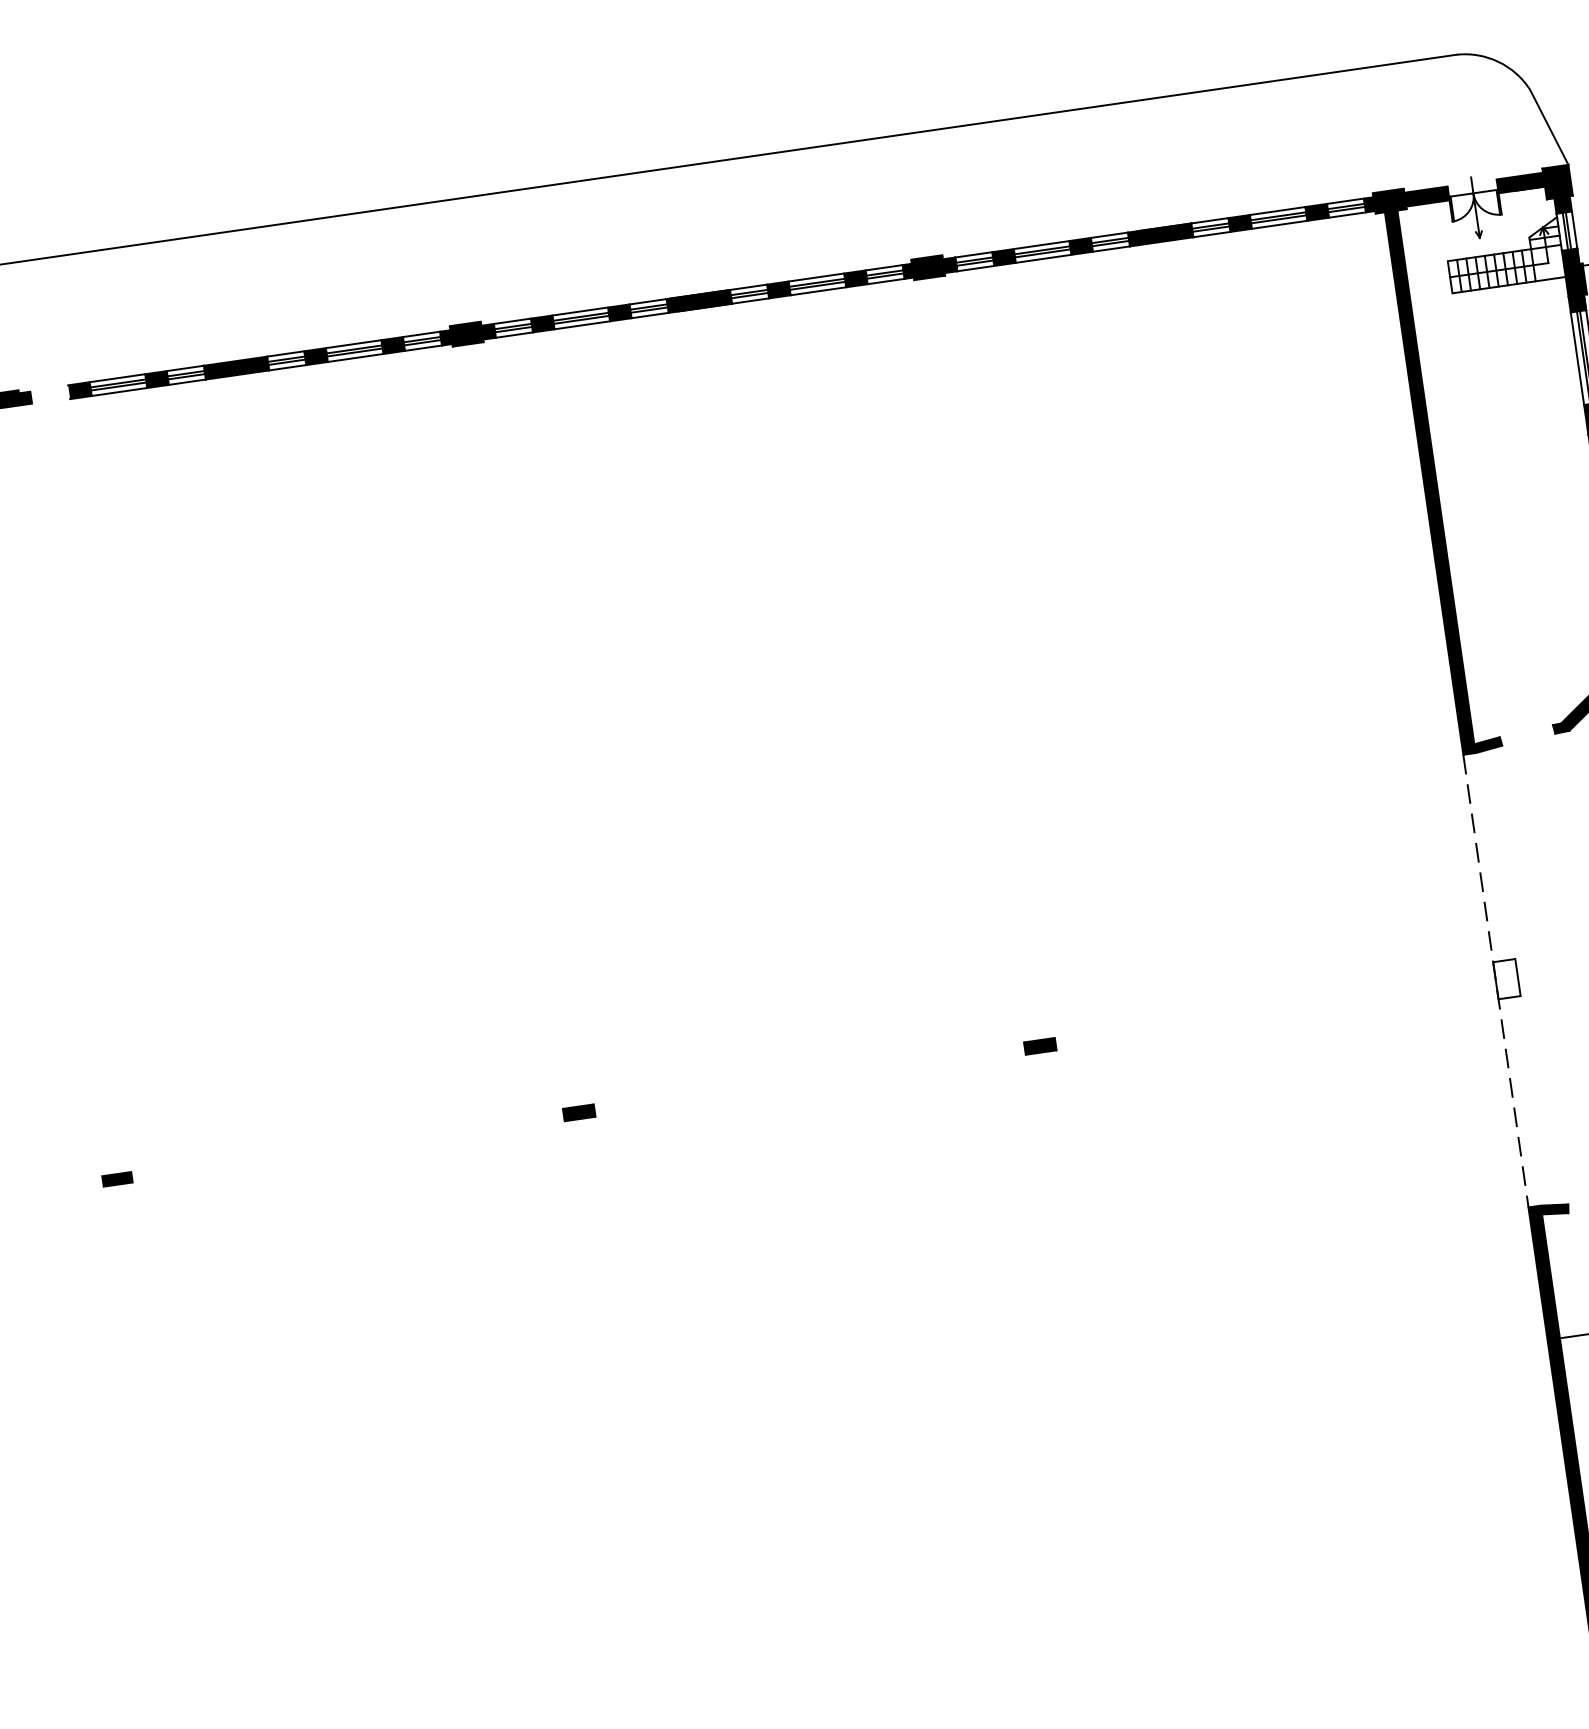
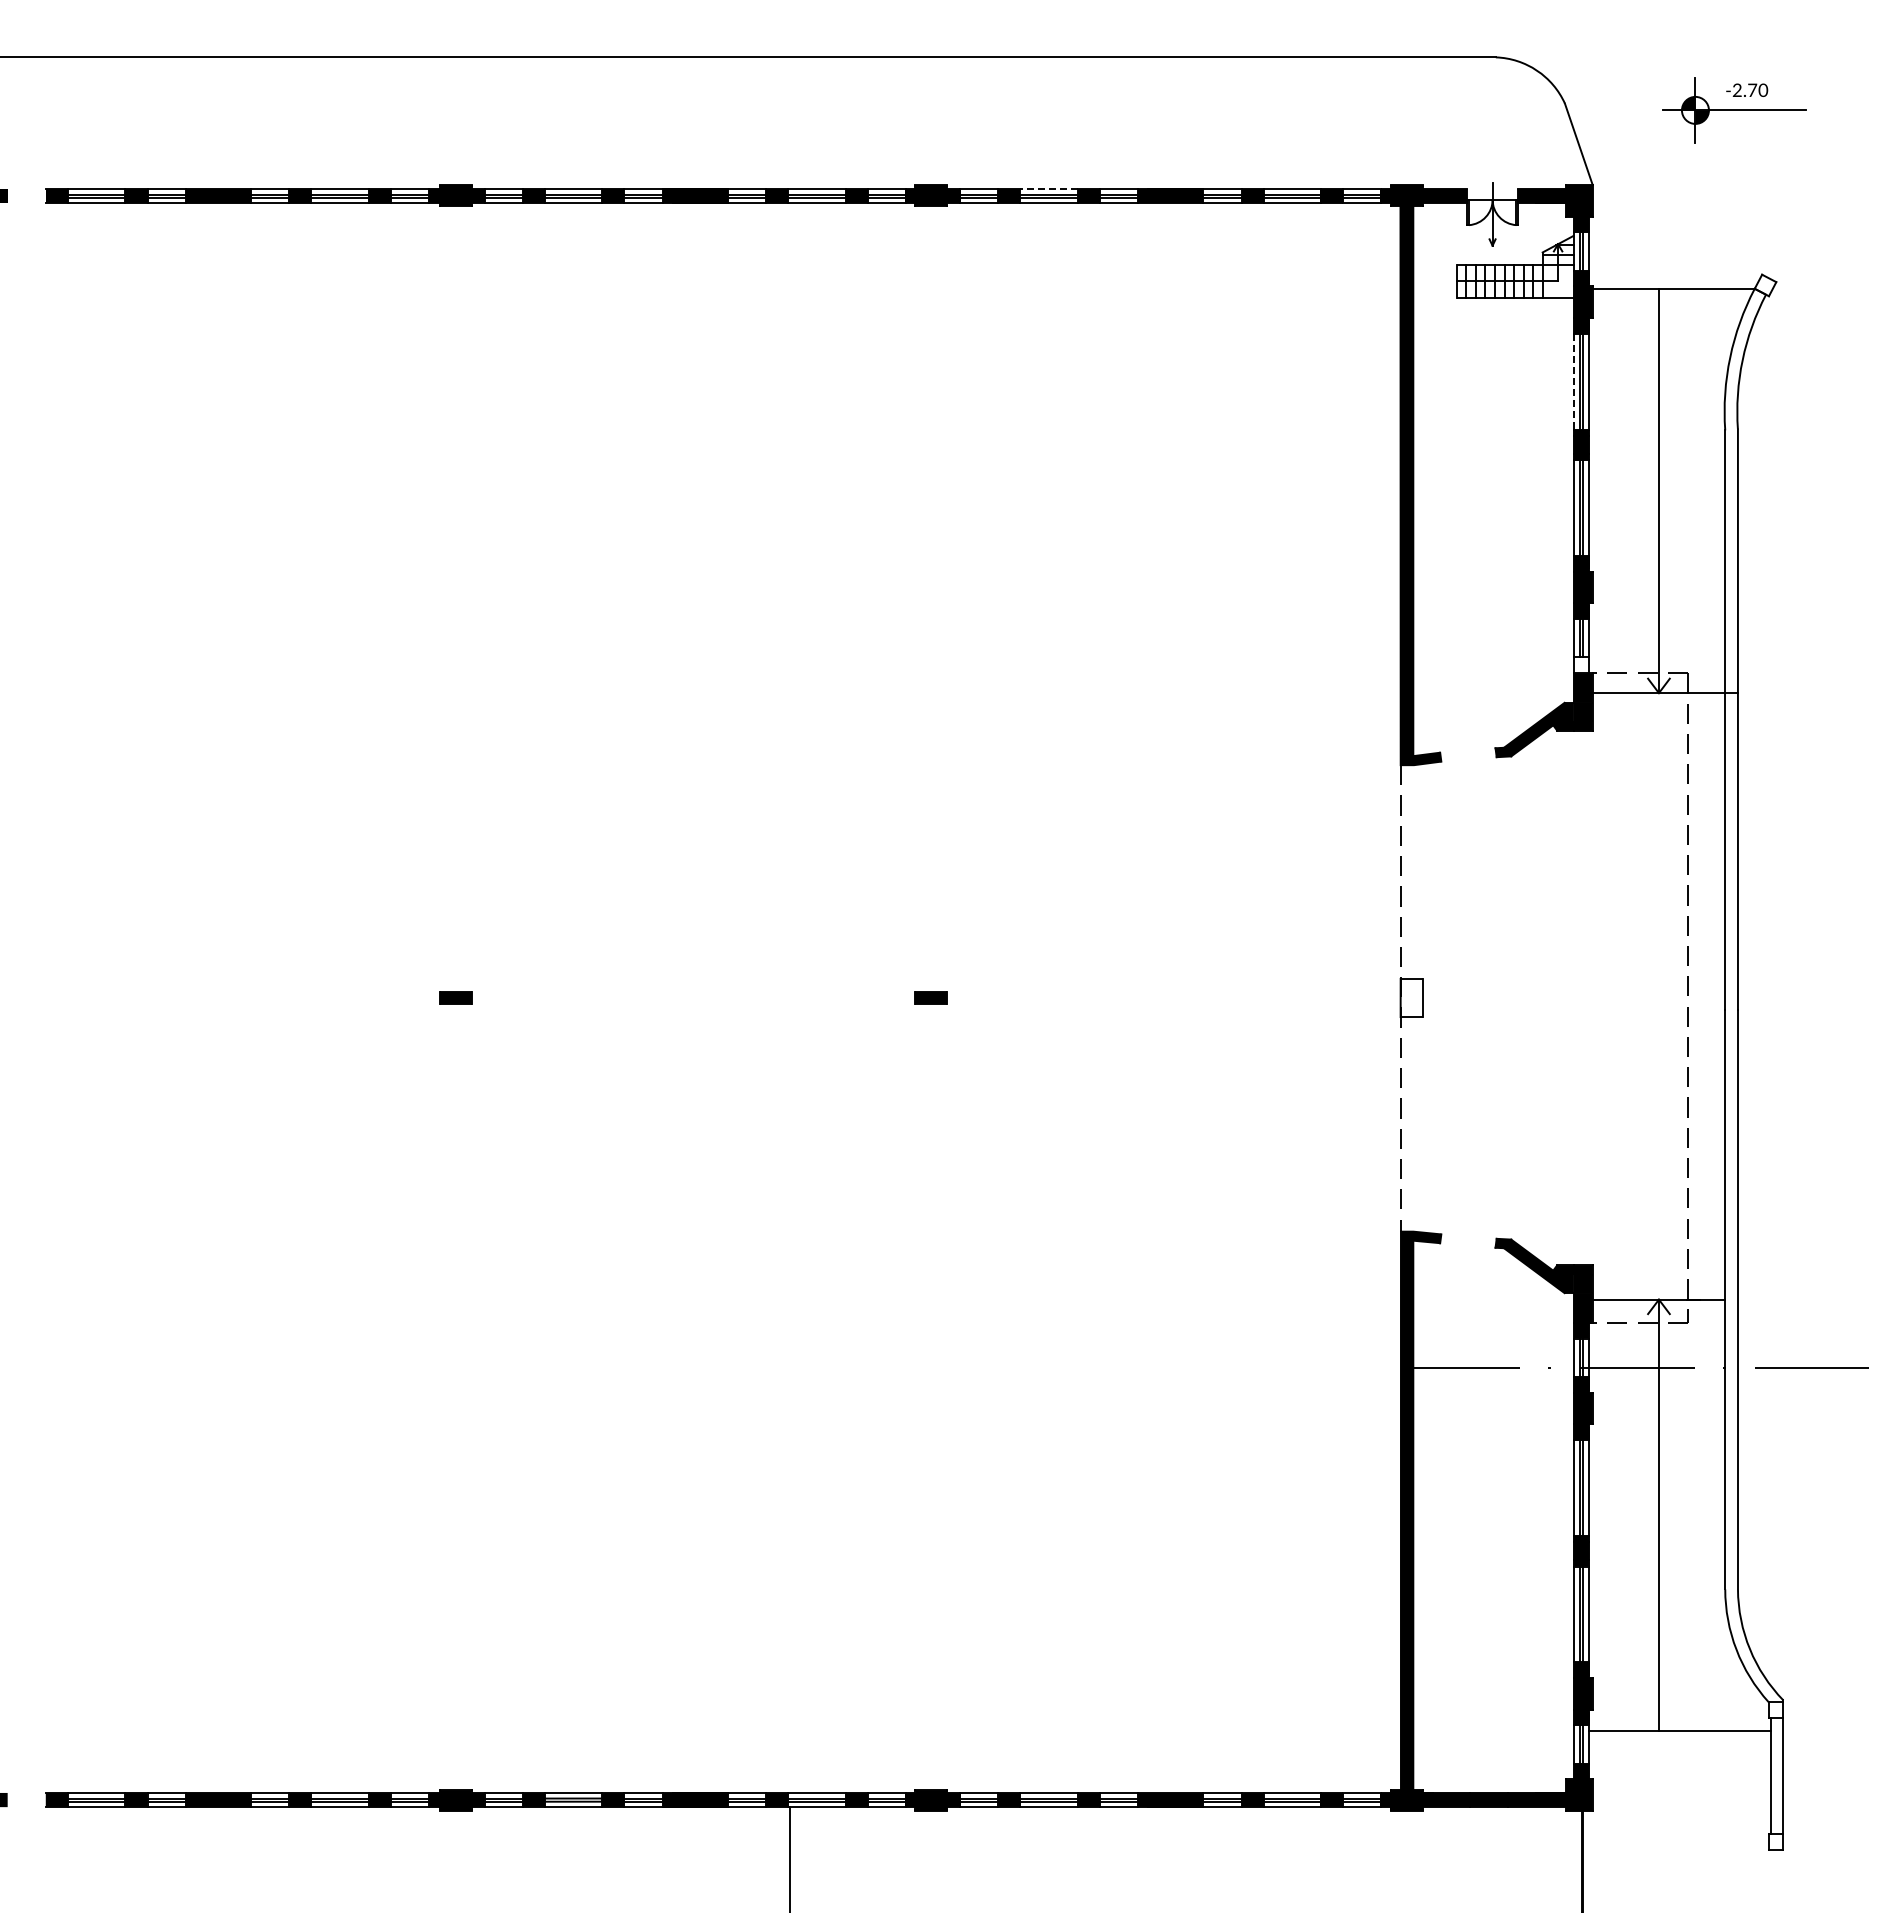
line: (1042, 245) -> (1049, 189), solid -> dashed
line: (1577, 358) -> (1573, 381), solid -> dashed

